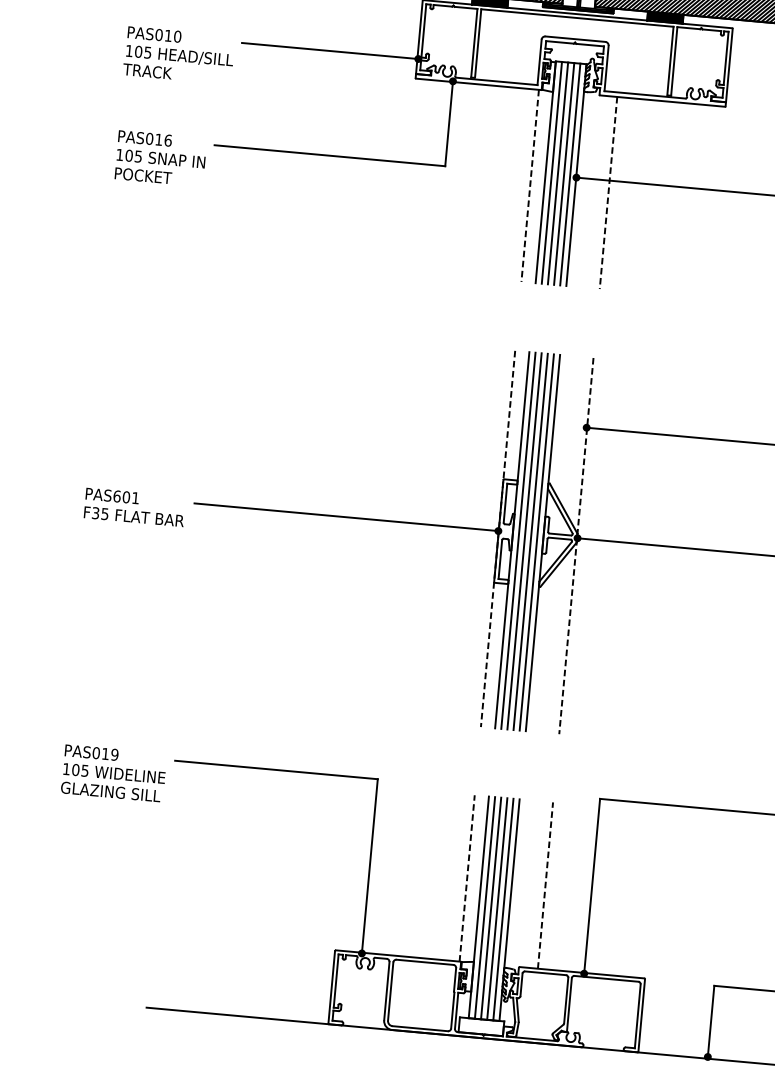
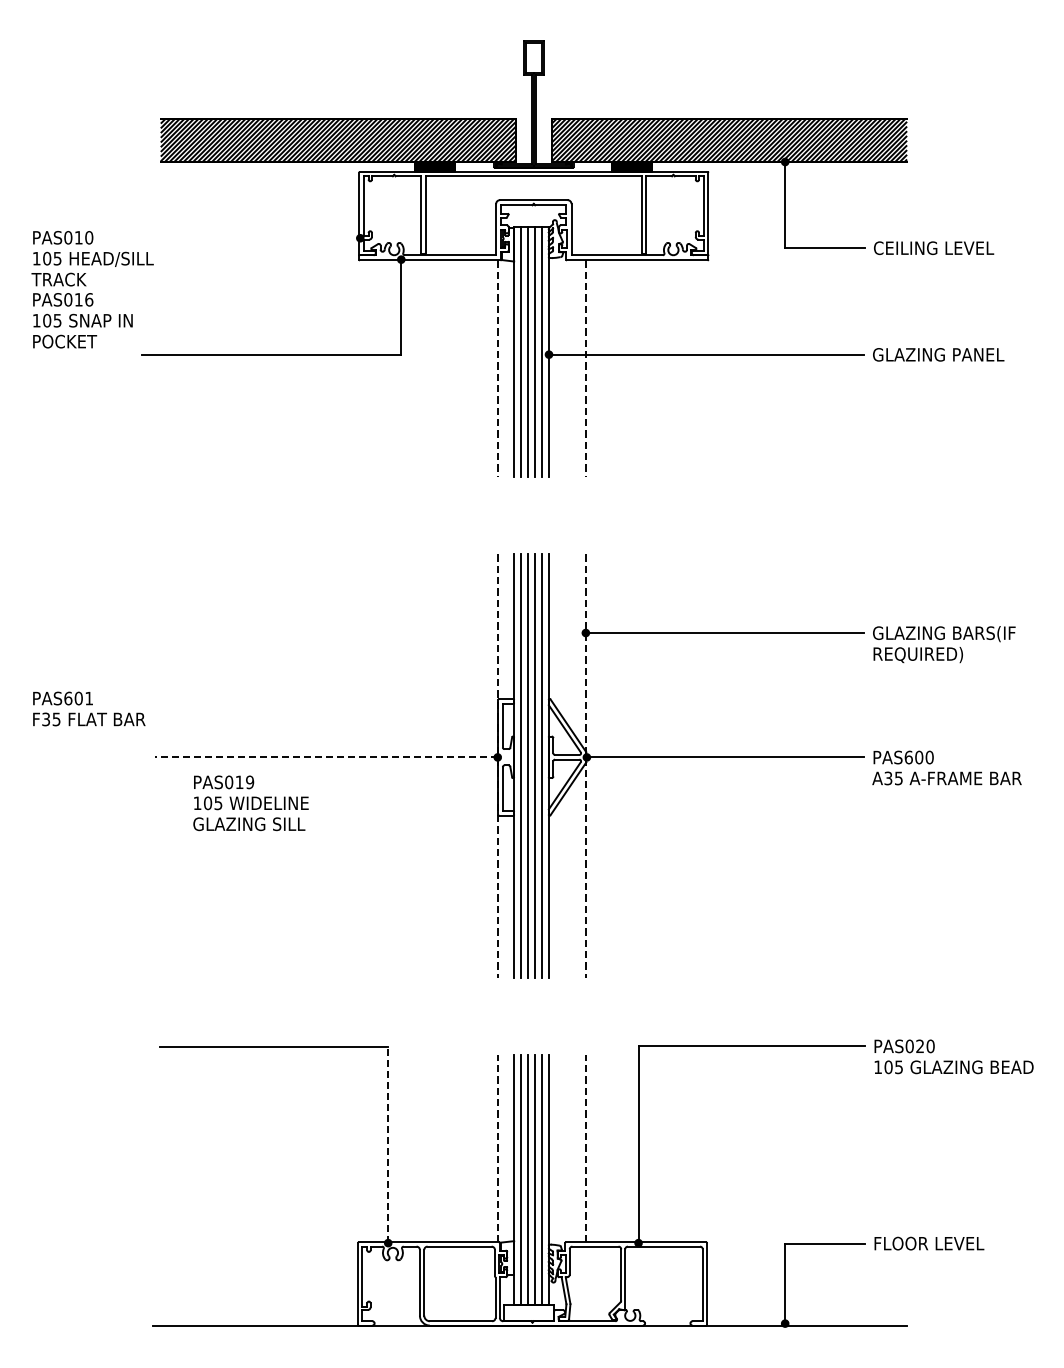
line: (329, 51) -> (260, 238), removed
text: (160, 158) -> (82, 320), moved
text: (135, 507) -> (89, 708), moved
line: (346, 517) -> (326, 757), solid -> dashed
text: (113, 773) -> (250, 803), moved
line: (370, 865) -> (388, 1144), solid -> dashed

